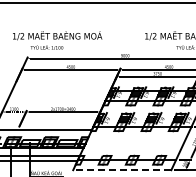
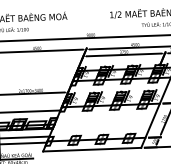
line: (121, 170) -> (91, 150), dashed -> solid

